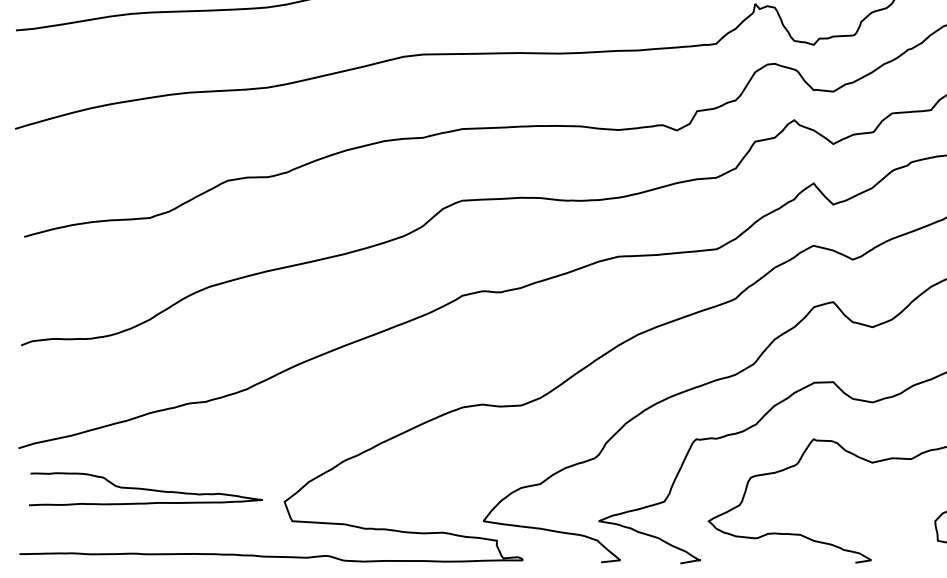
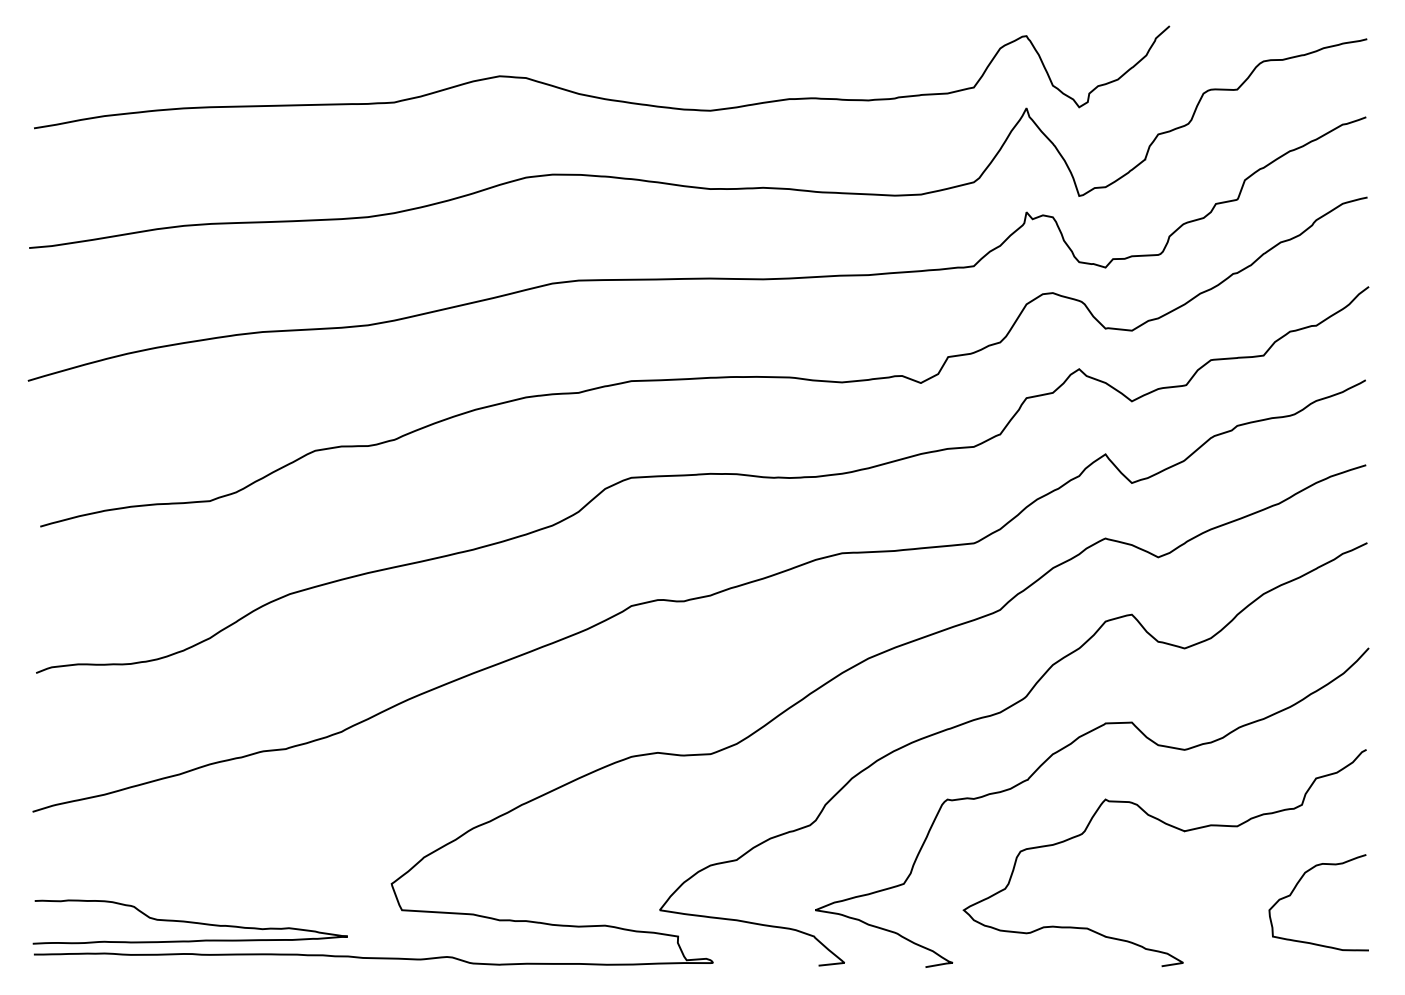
curve: (145, 488) -> (189, 921), moved

